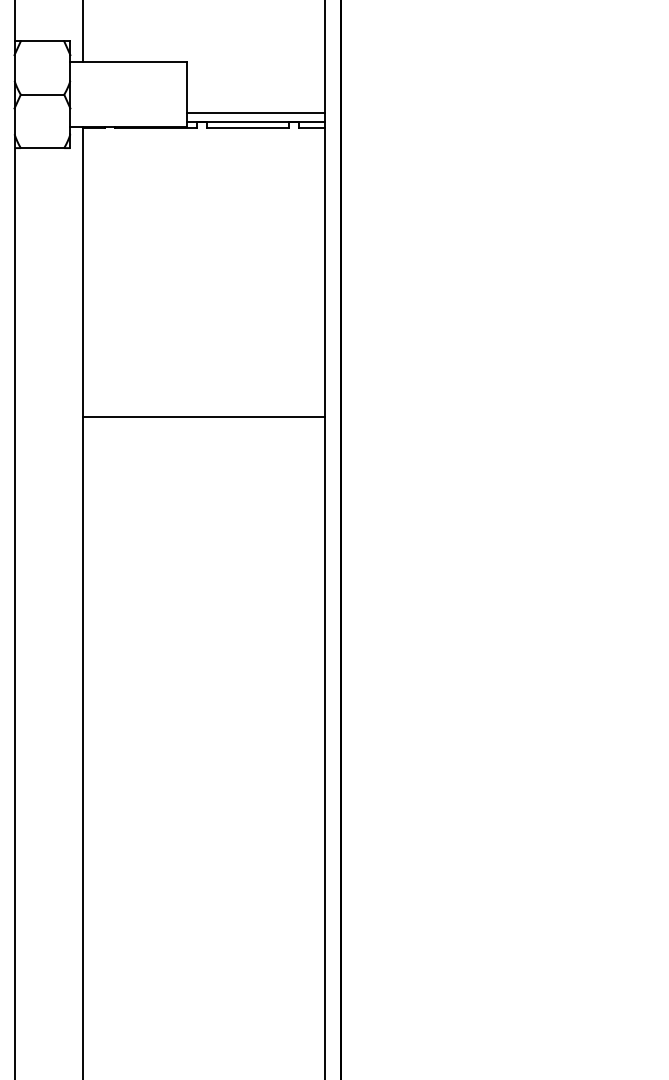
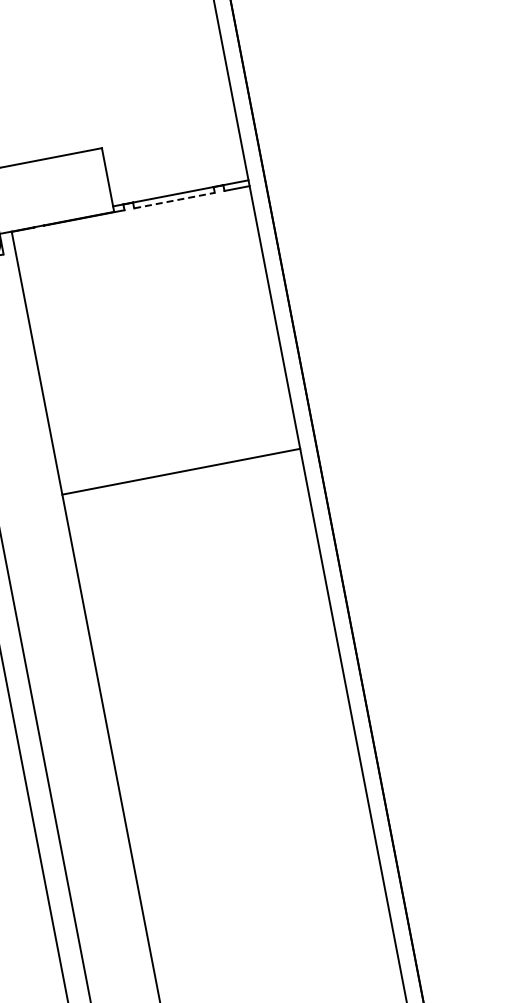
line: (255, 113) -> (178, 185), removed
line: (248, 127) -> (174, 200), solid -> dashed
line: (203, 417) -> (181, 472), moved

